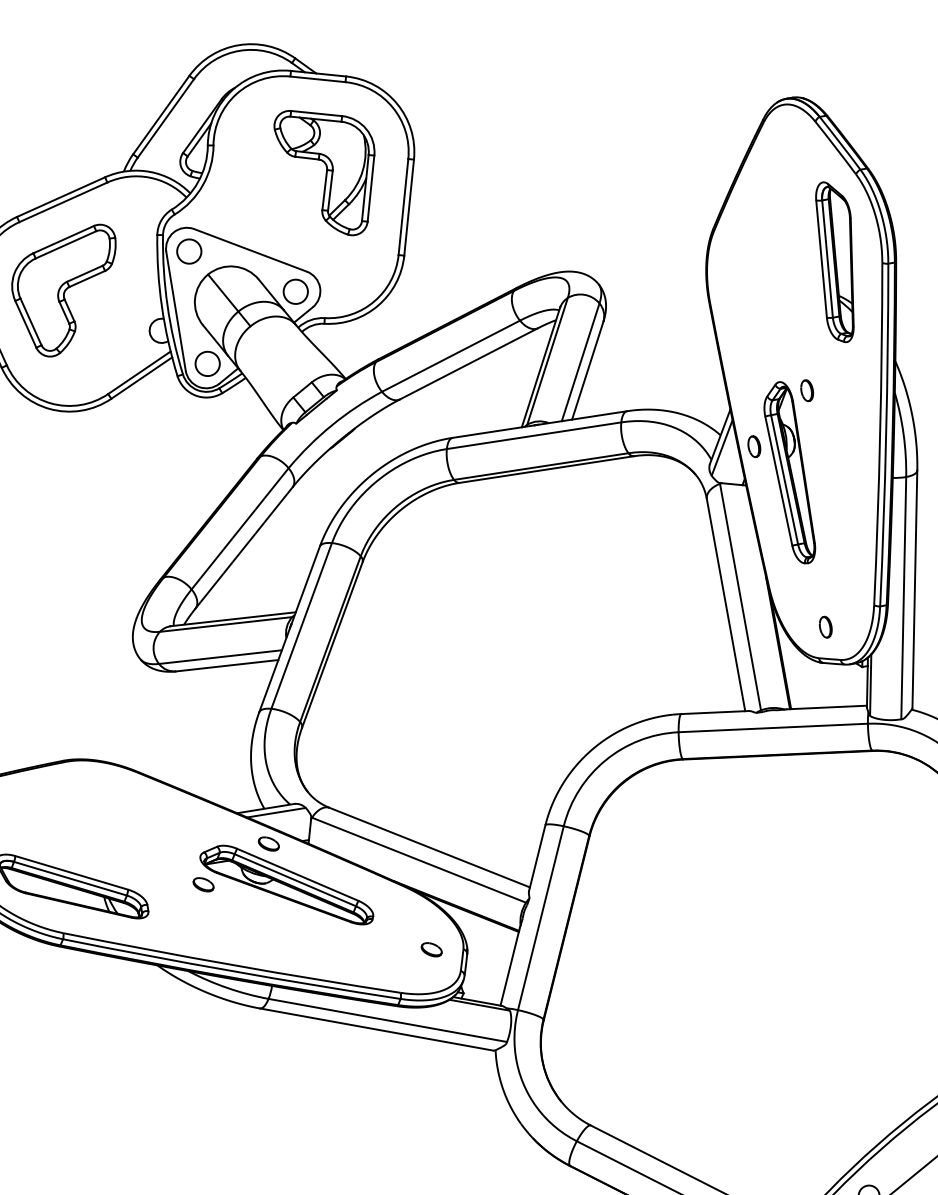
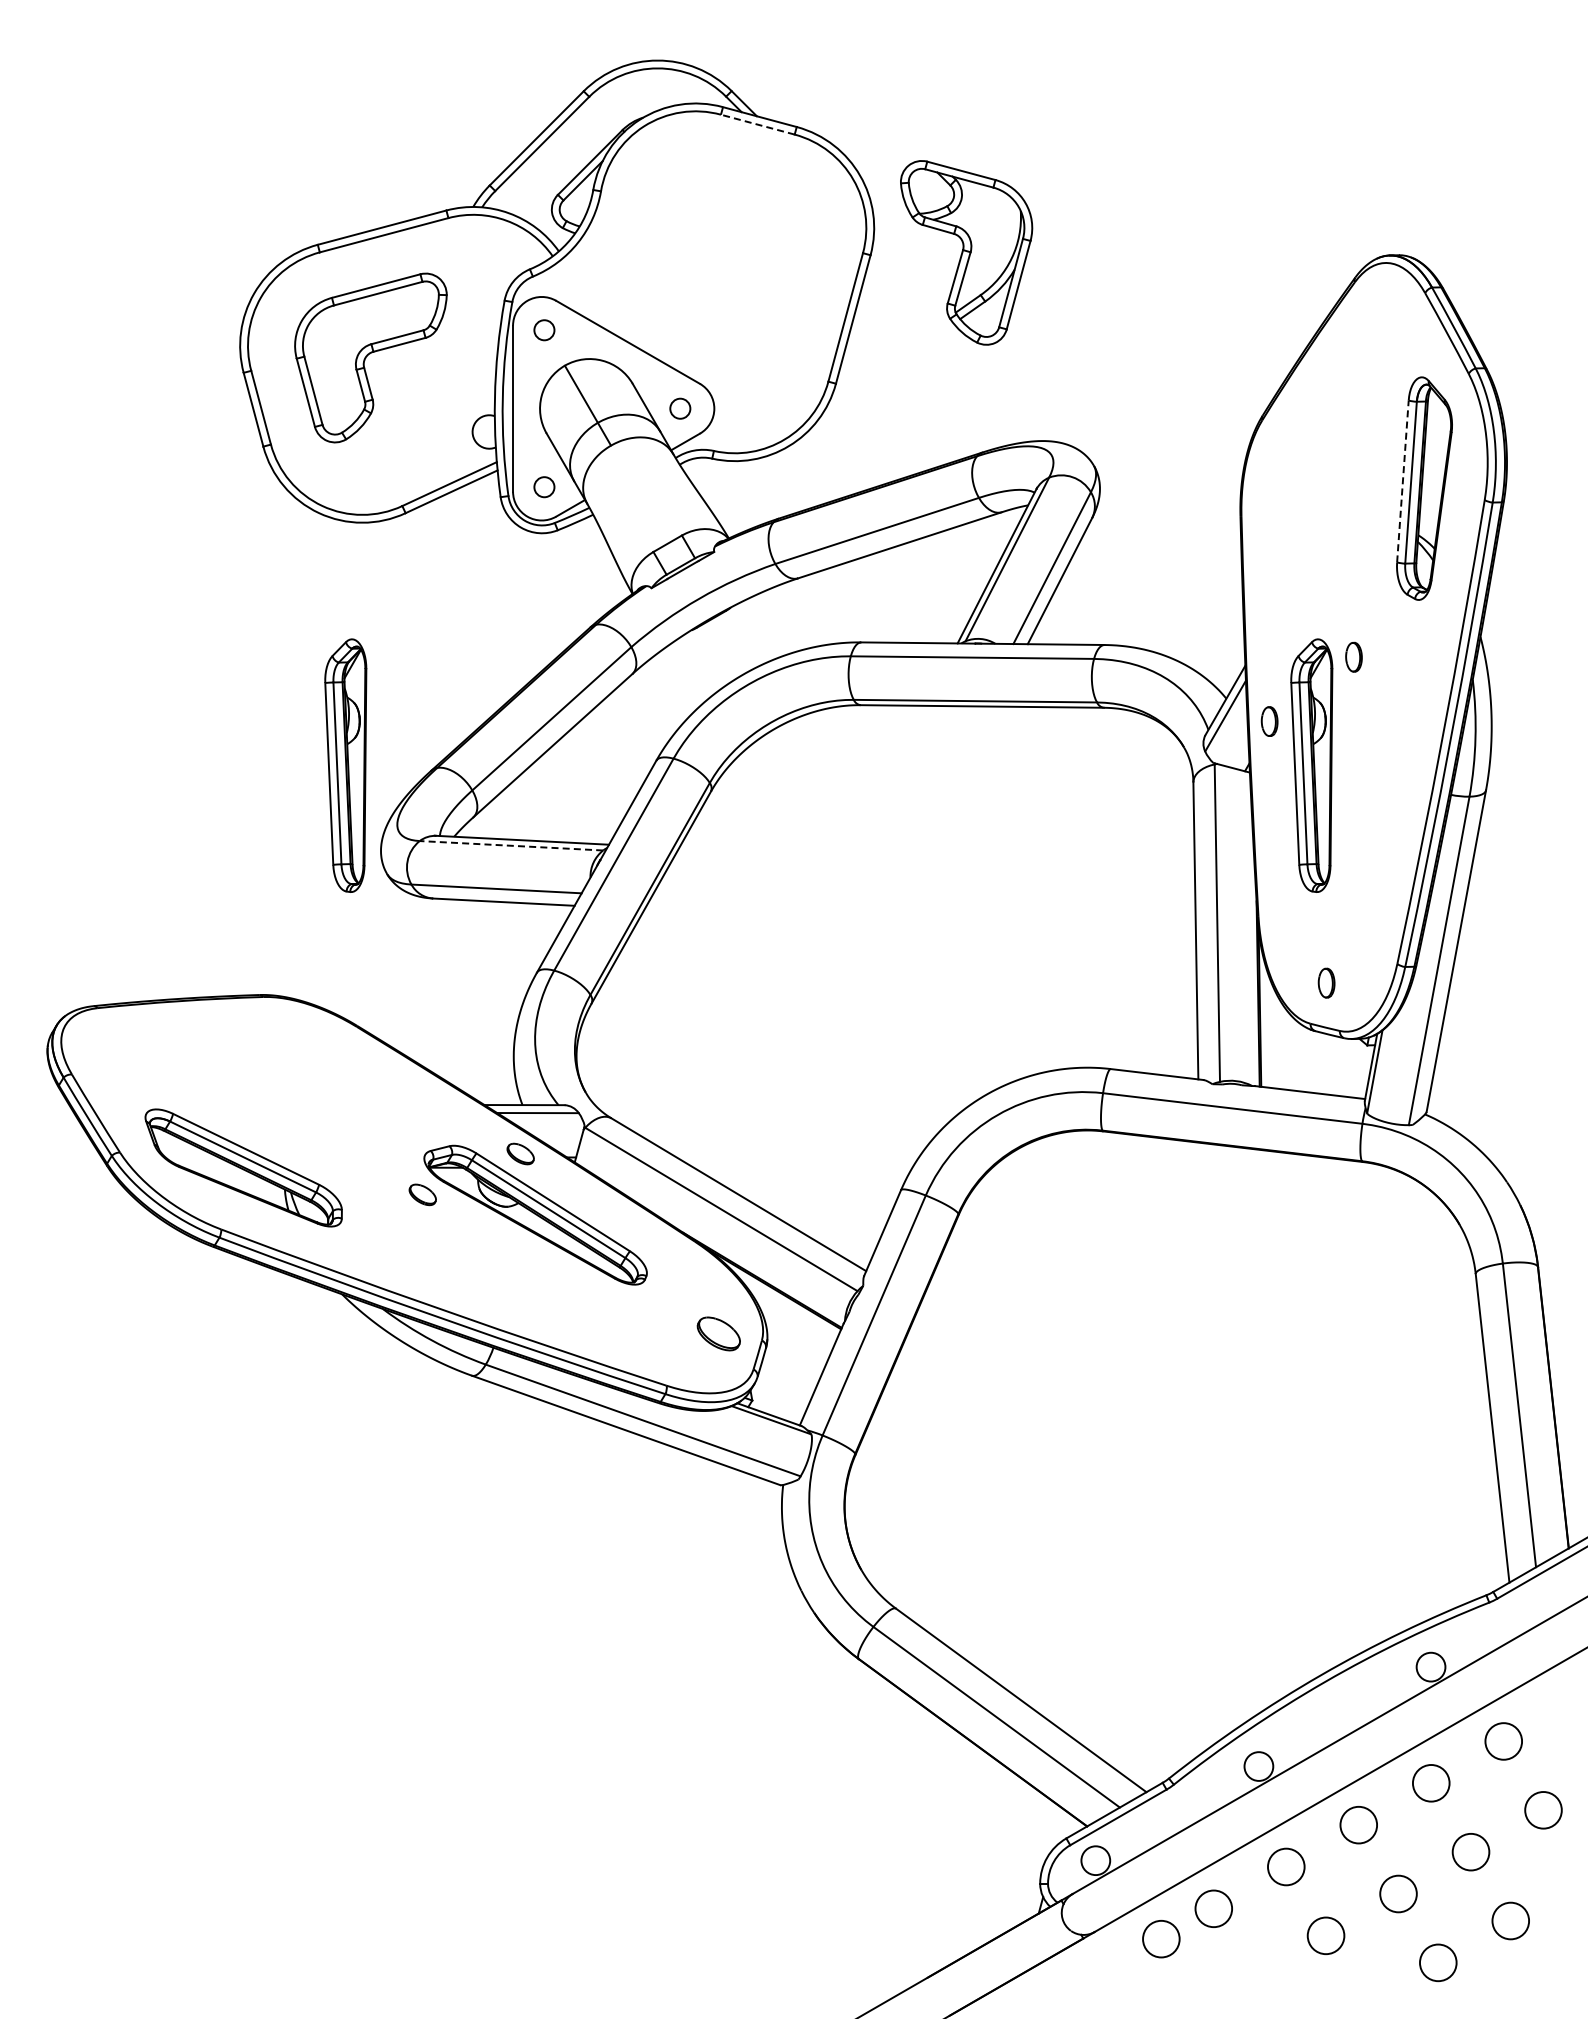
line: (317, 79) -> (757, 124), solid -> dashed
part: (329, 171) -> (966, 252), moved
circle: (189, 251) -> (544, 330), size x0.6
line: (821, 258) -> (1402, 480), solid -> dashed
circle: (295, 291) -> (680, 408), size x0.6
circle: (207, 363) -> (544, 486), size x0.6
part: (97, 586) -> (345, 765), added
line: (226, 624) -> (511, 845), solid -> dashed
part: (431, 950) -> (718, 1334), size x1.6

